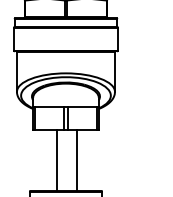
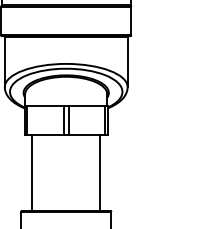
line: (56, 159) -> (31, 171), moved
line: (77, 159) -> (100, 171), moved

